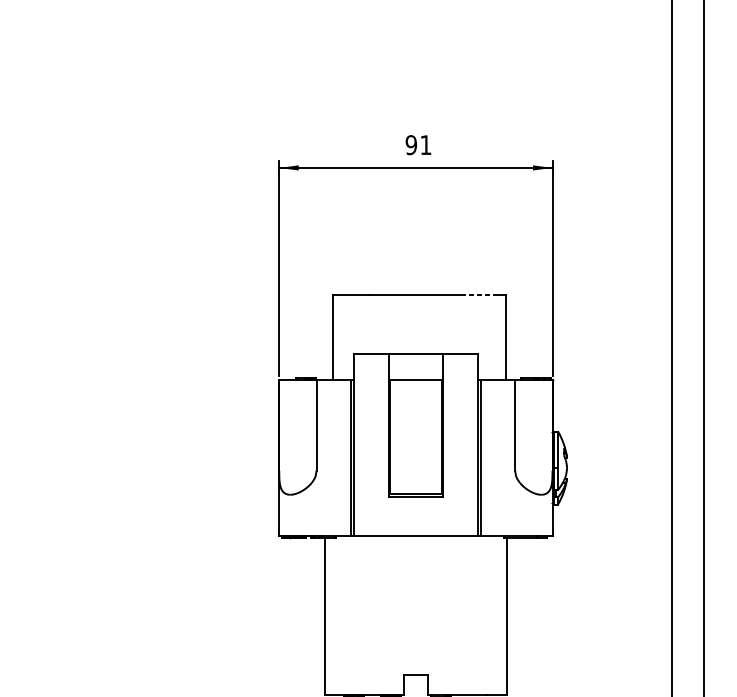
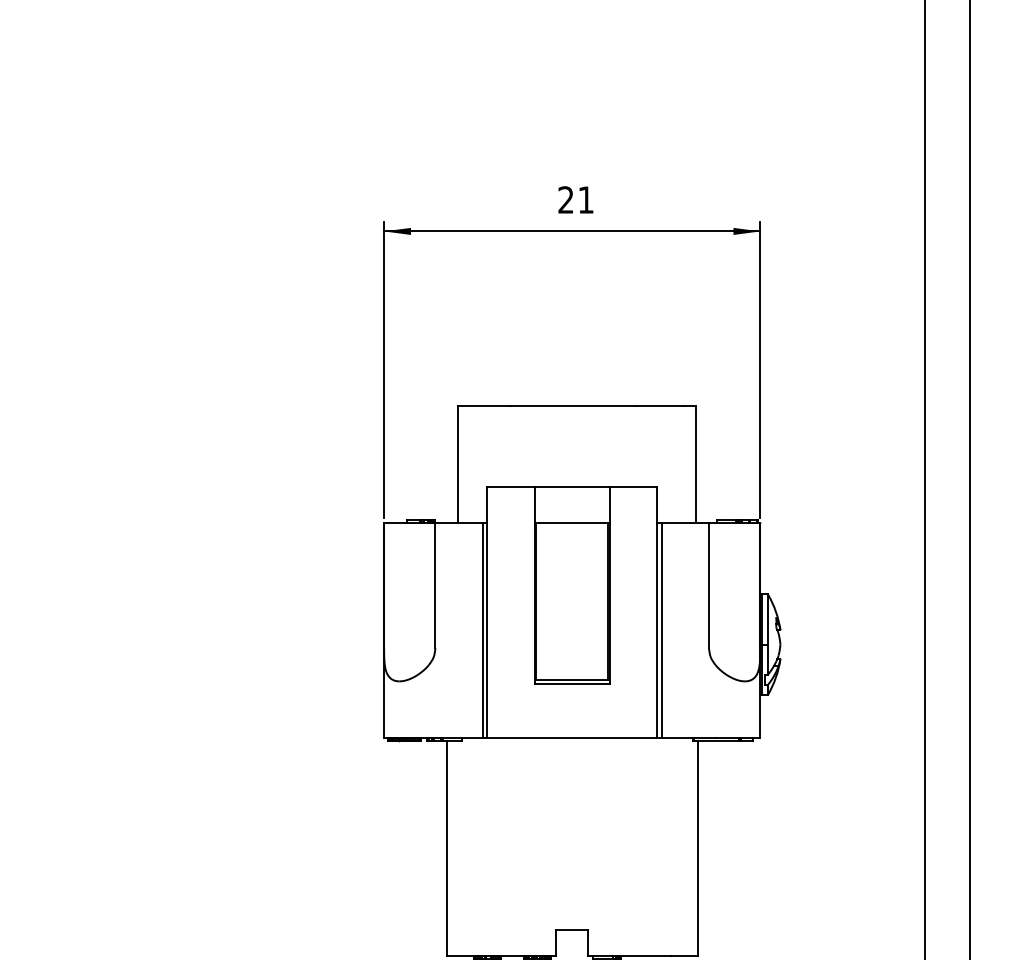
text: (410, 144) -> (565, 199), 91 -> 21
line: (479, 295) -> (659, 406), dashed -> solid

